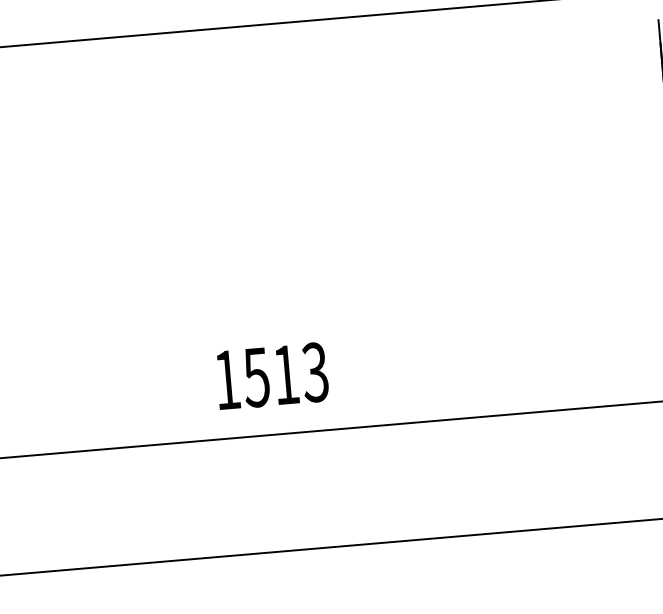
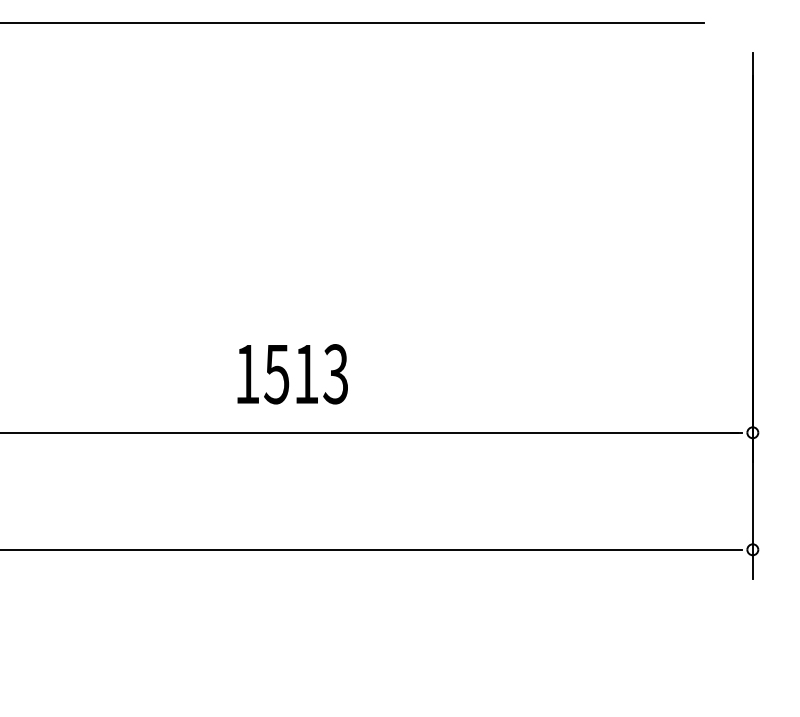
text: (272, 376) -> (292, 374), moved

